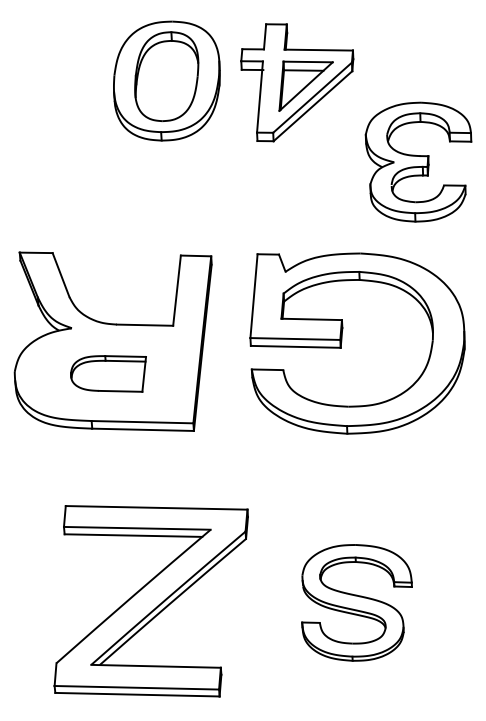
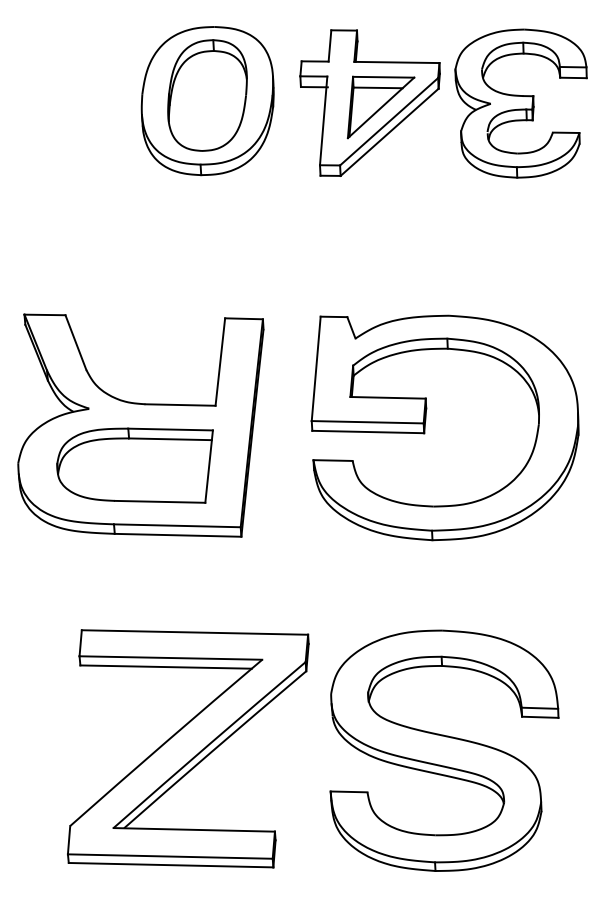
part: (418, 161) -> (521, 102), moved
part: (108, 373) -> (135, 465), size x1.67
part: (356, 602) -> (443, 750), size x1.67

